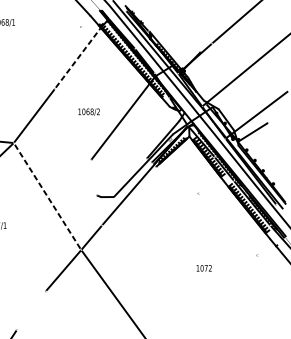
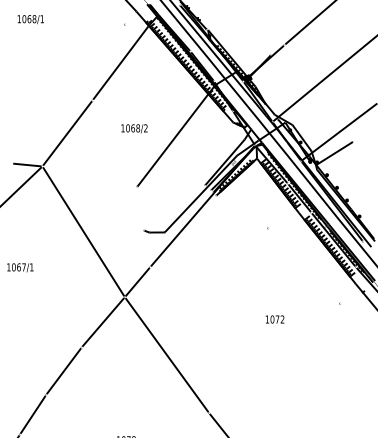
line: (78, 57) -> (121, 62), dashed -> solid
line: (47, 196) -> (83, 231), dashed -> solid
line: (31, 310) -> (63, 371), added

